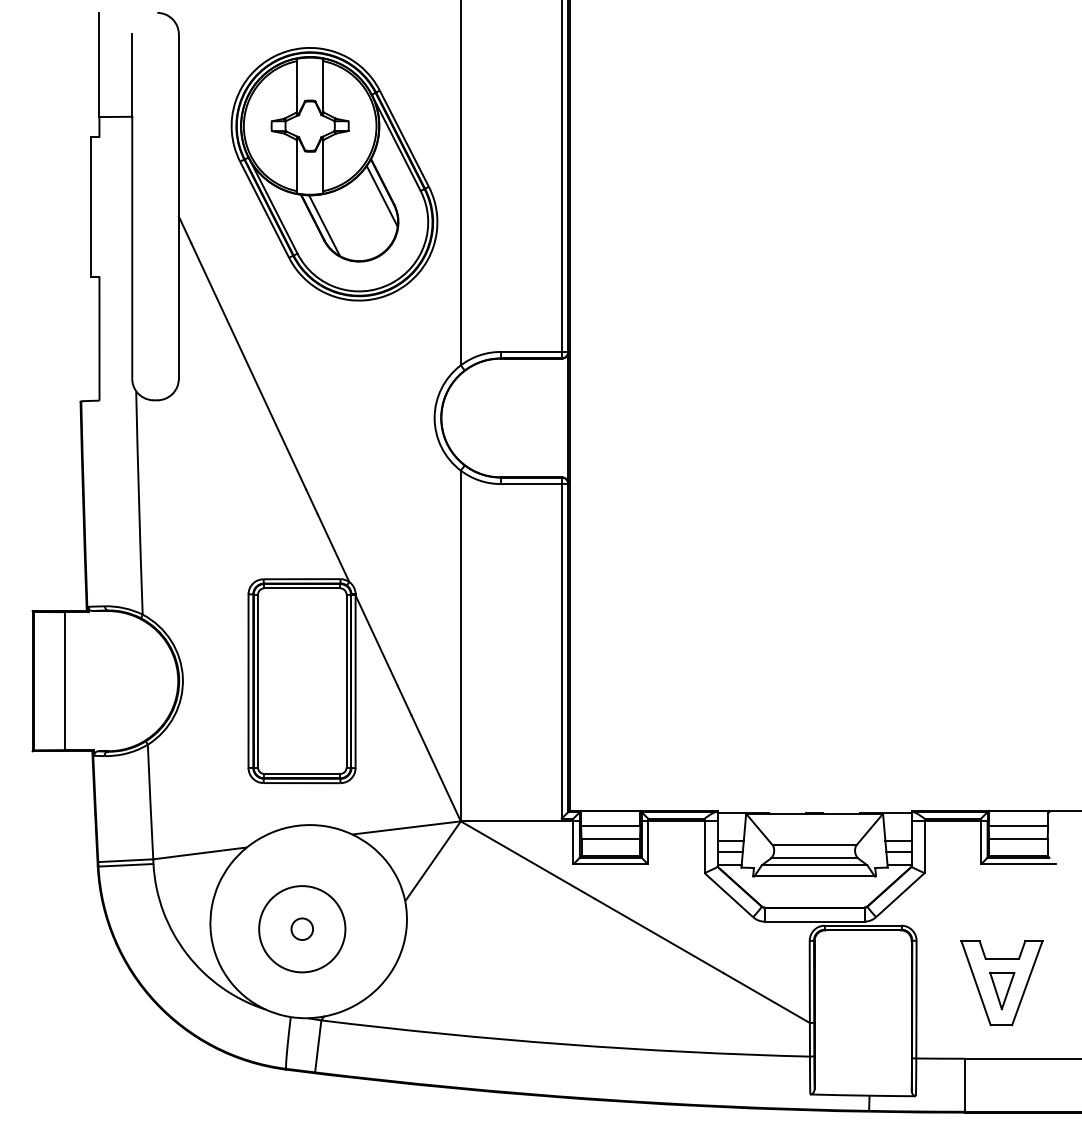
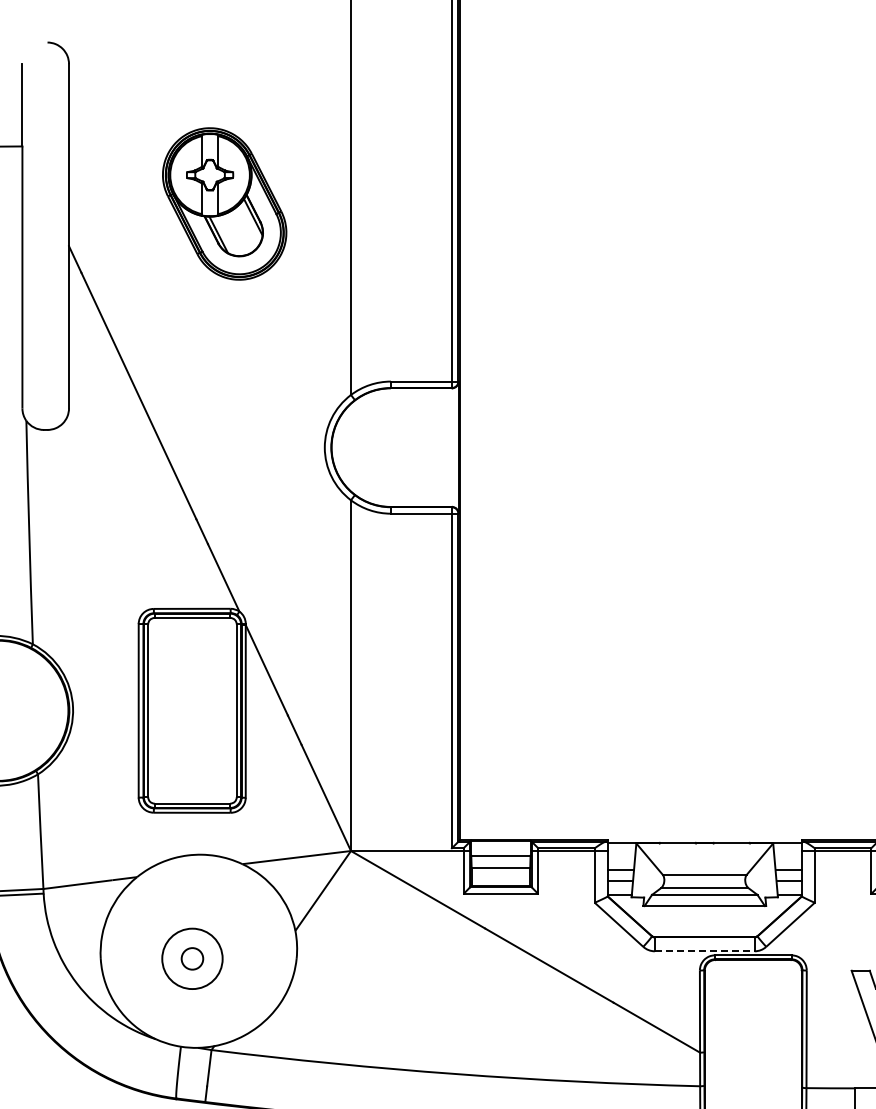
part: (334, 174) -> (224, 204), size x0.6
line: (814, 921) -> (704, 951), solid -> dashed
circle: (302, 929) -> (192, 959), size x0.7

